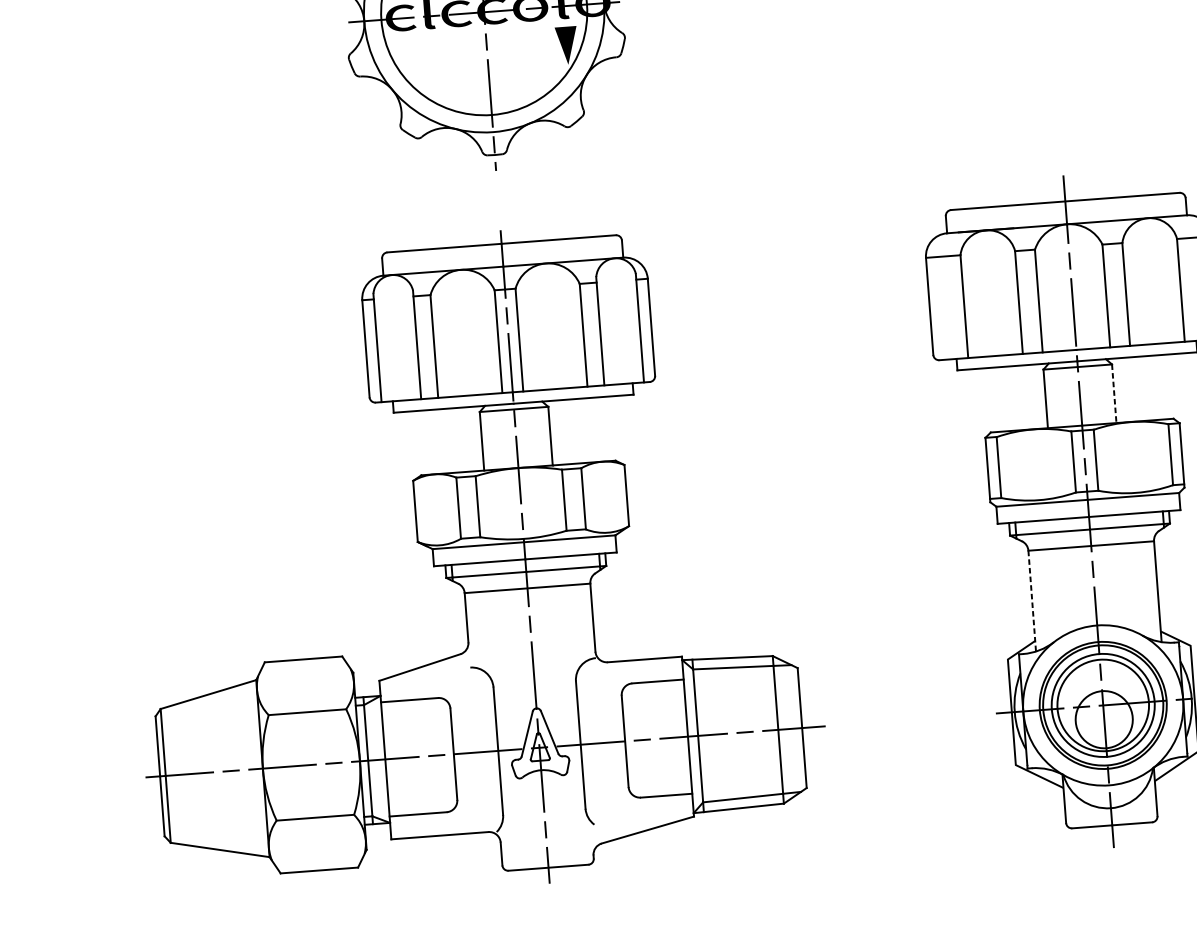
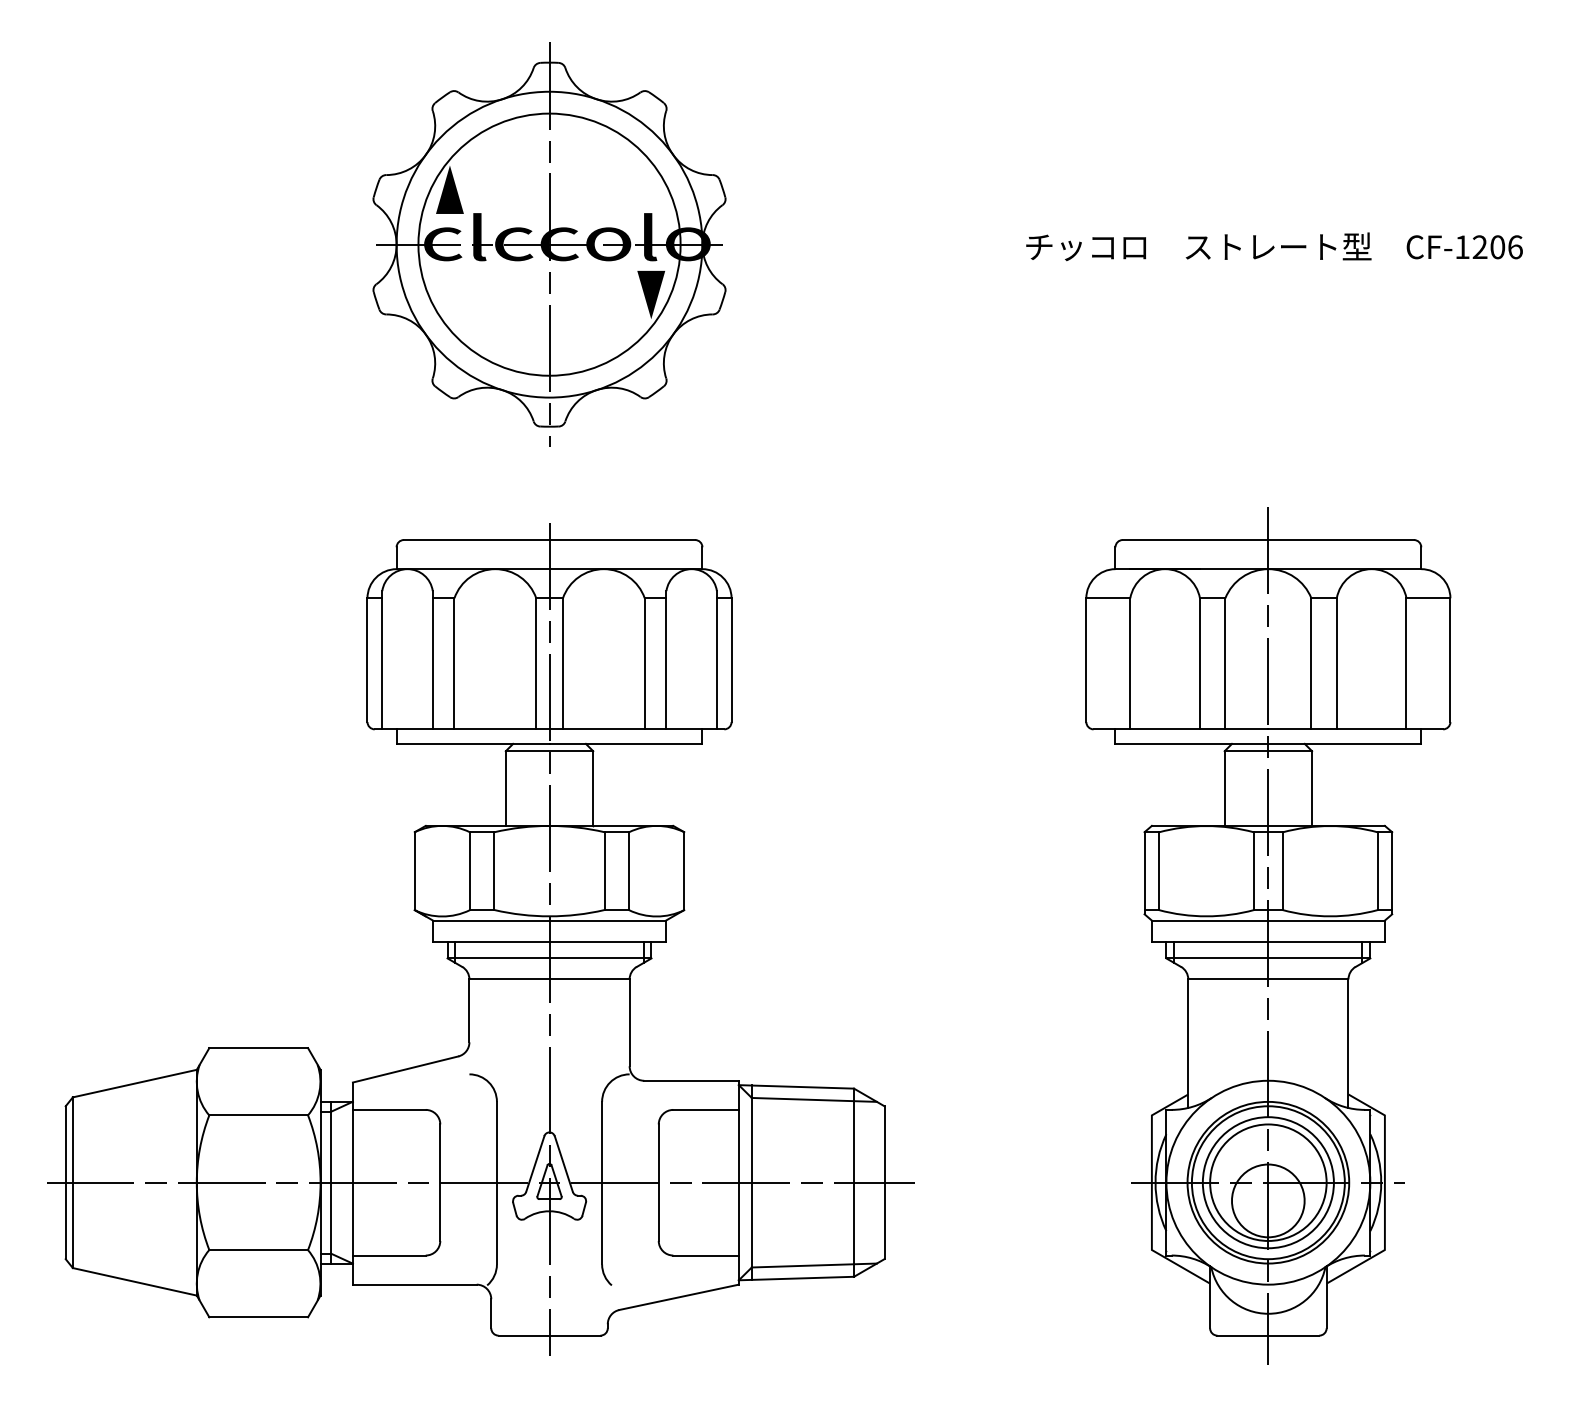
line: (1114, 394) -> (1312, 789), dashed -> solid
line: (1032, 601) -> (1188, 1044), dashed -> solid

